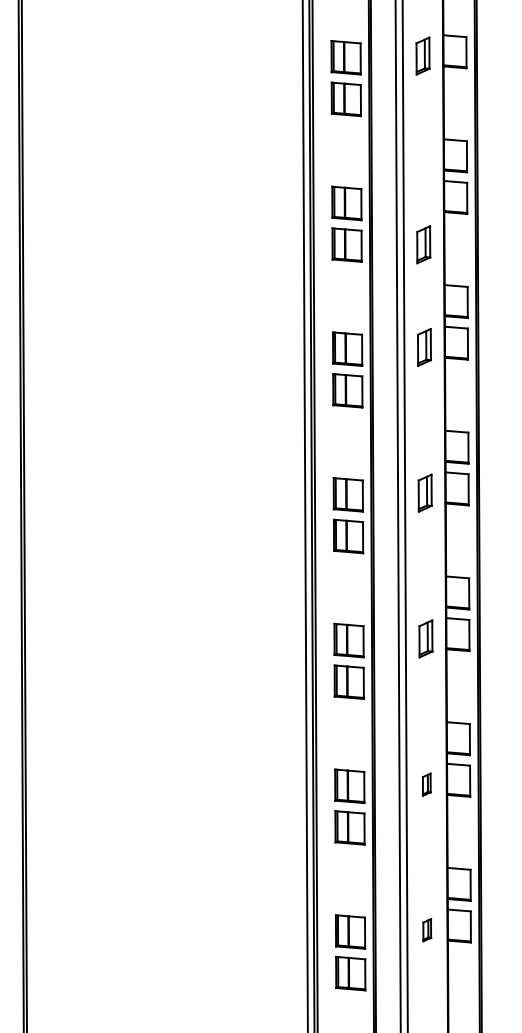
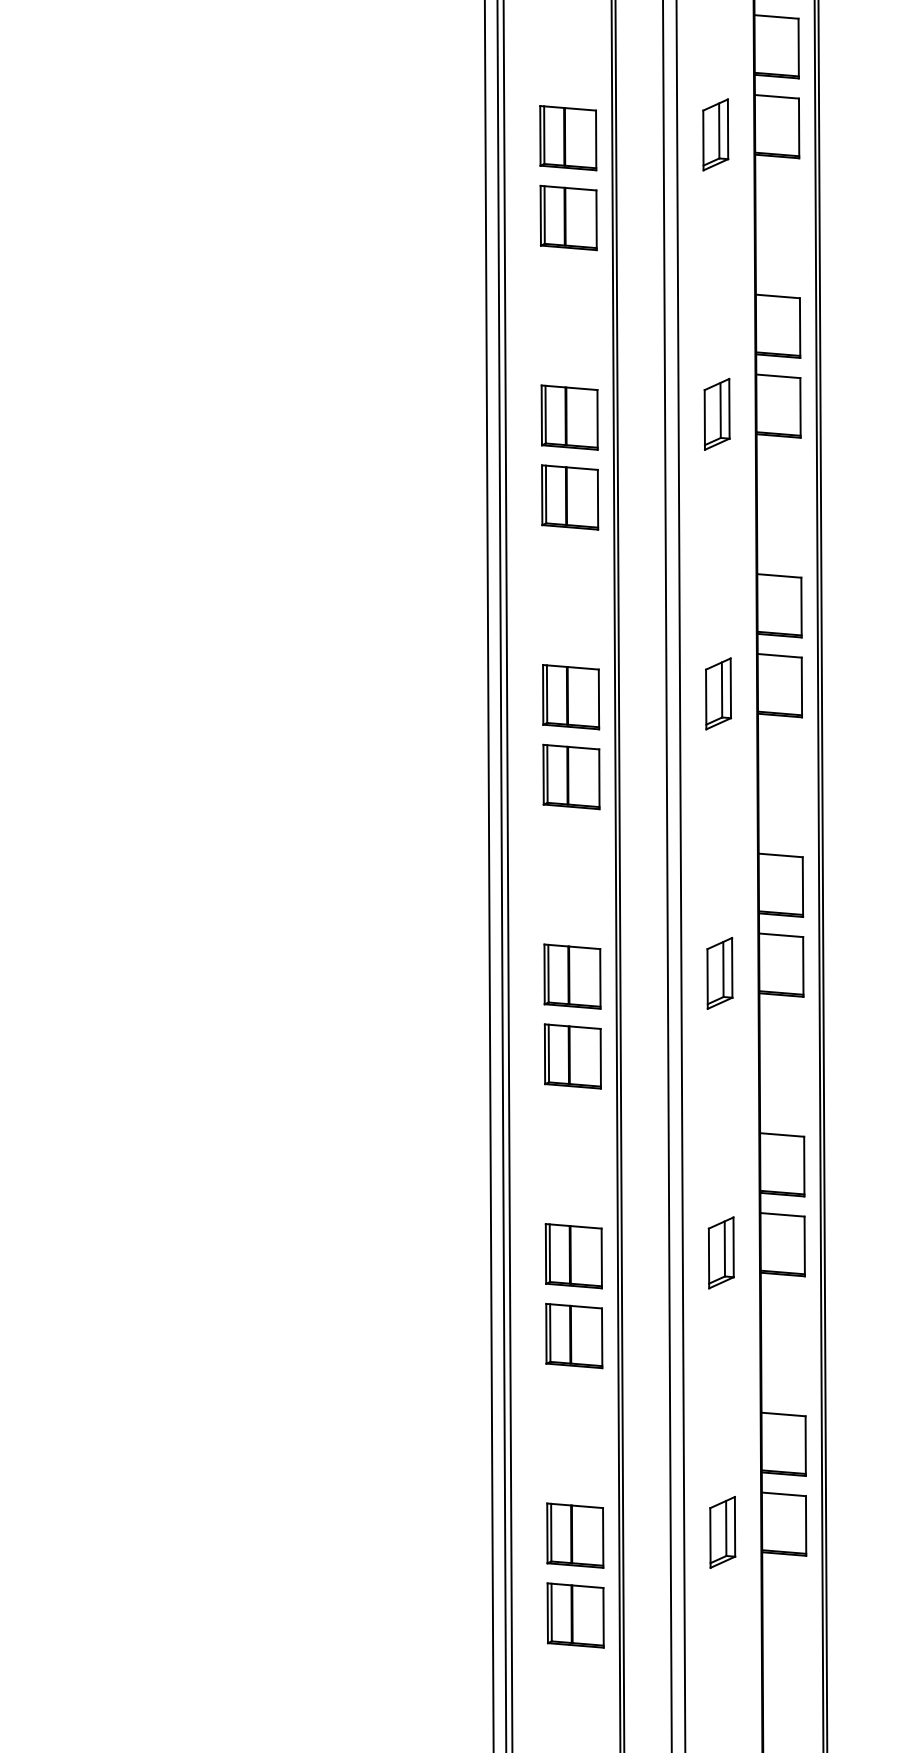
part: (423, 244) -> (715, 134), moved
part: (426, 784) -> (721, 1252), size x1.67
part: (426, 929) -> (721, 1530), size x1.67

